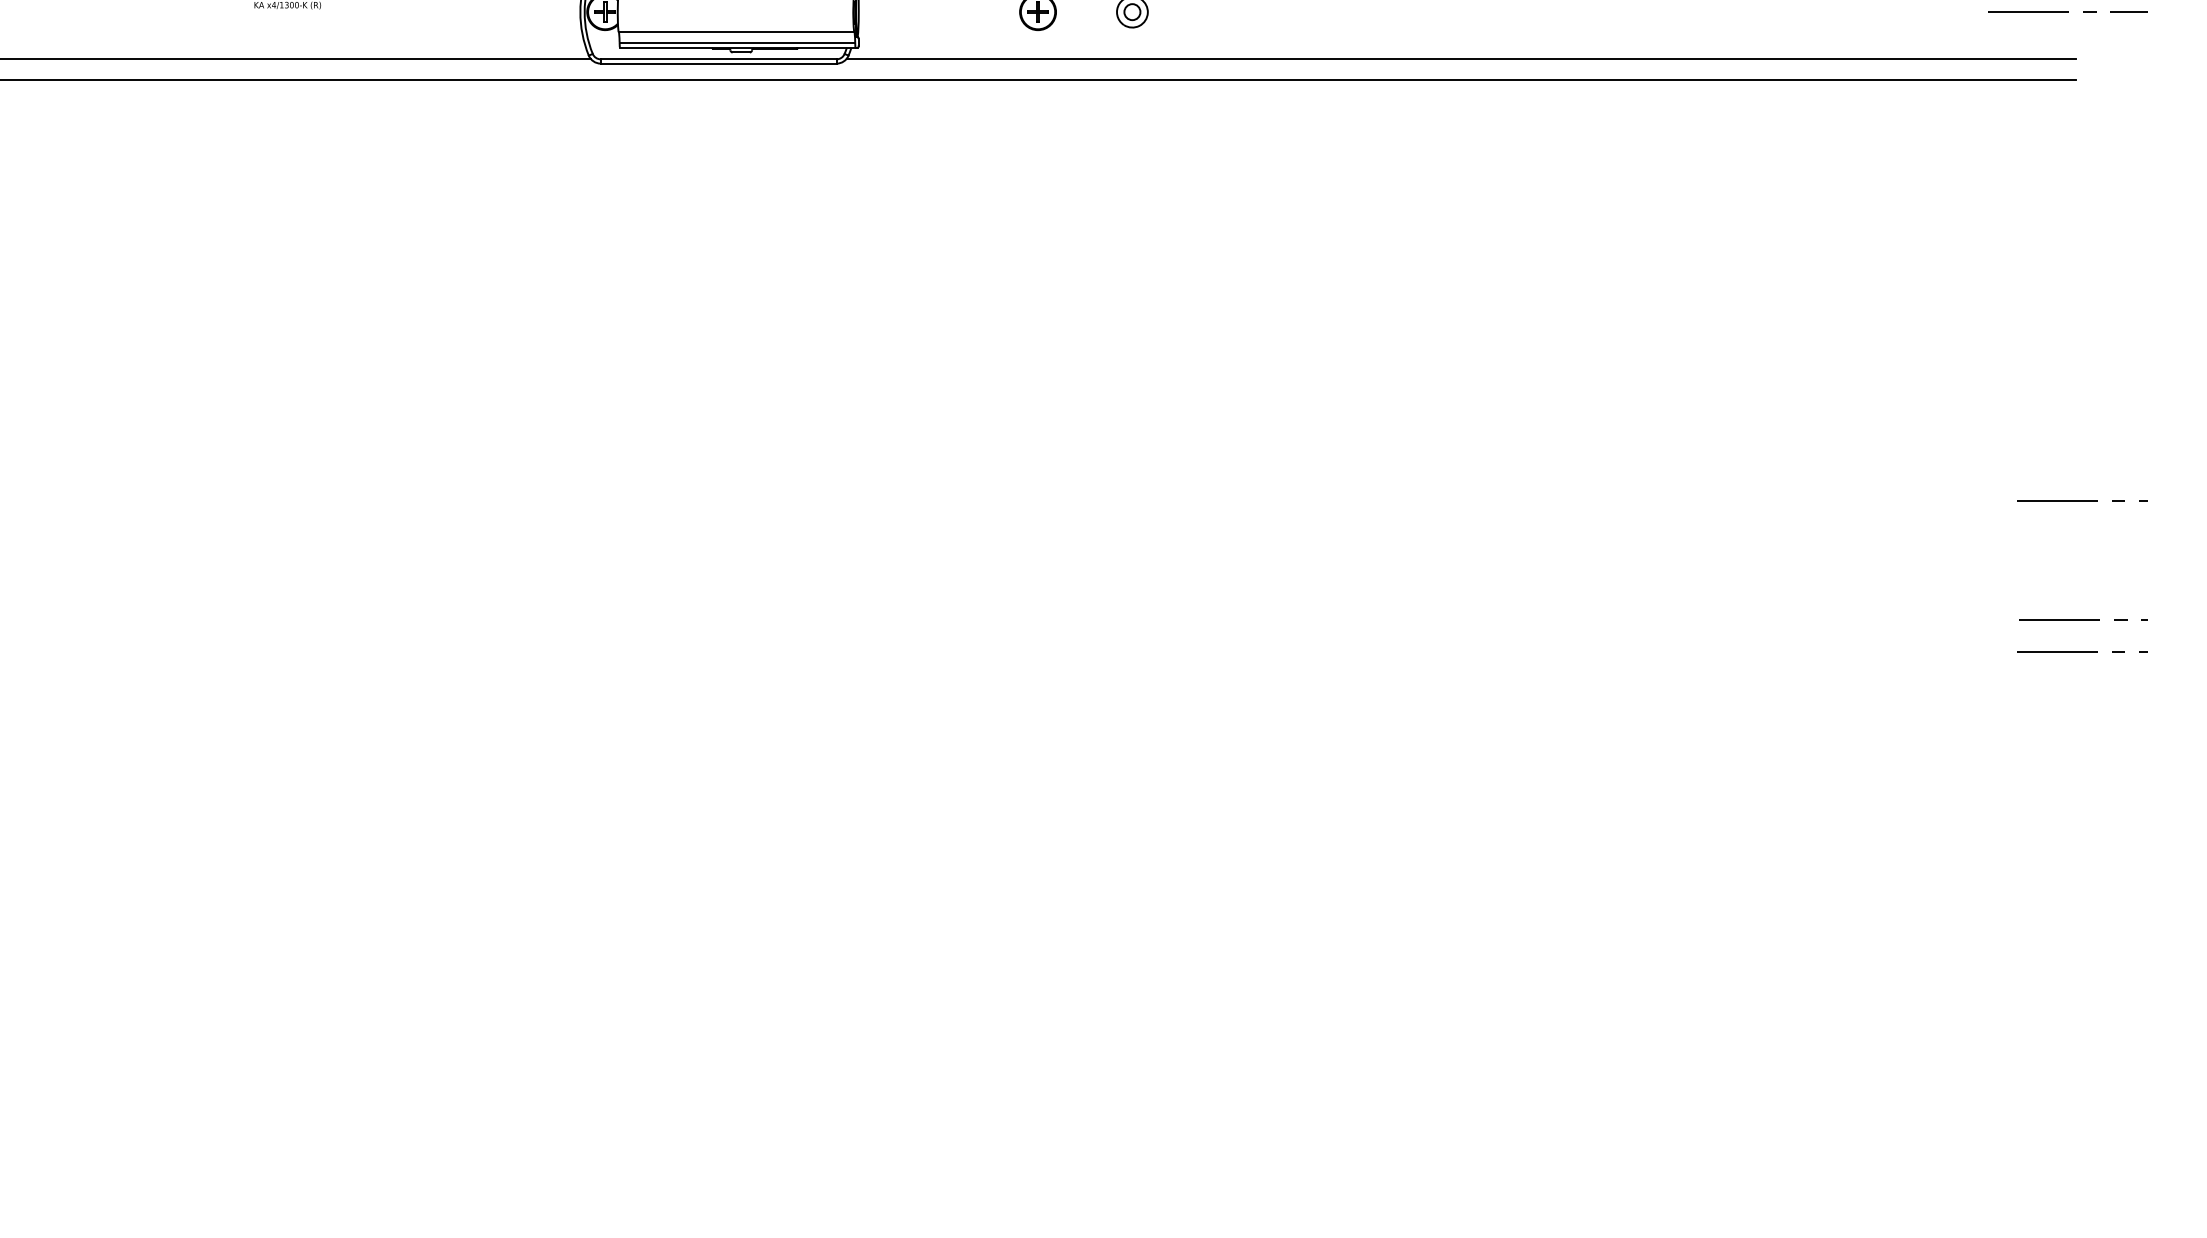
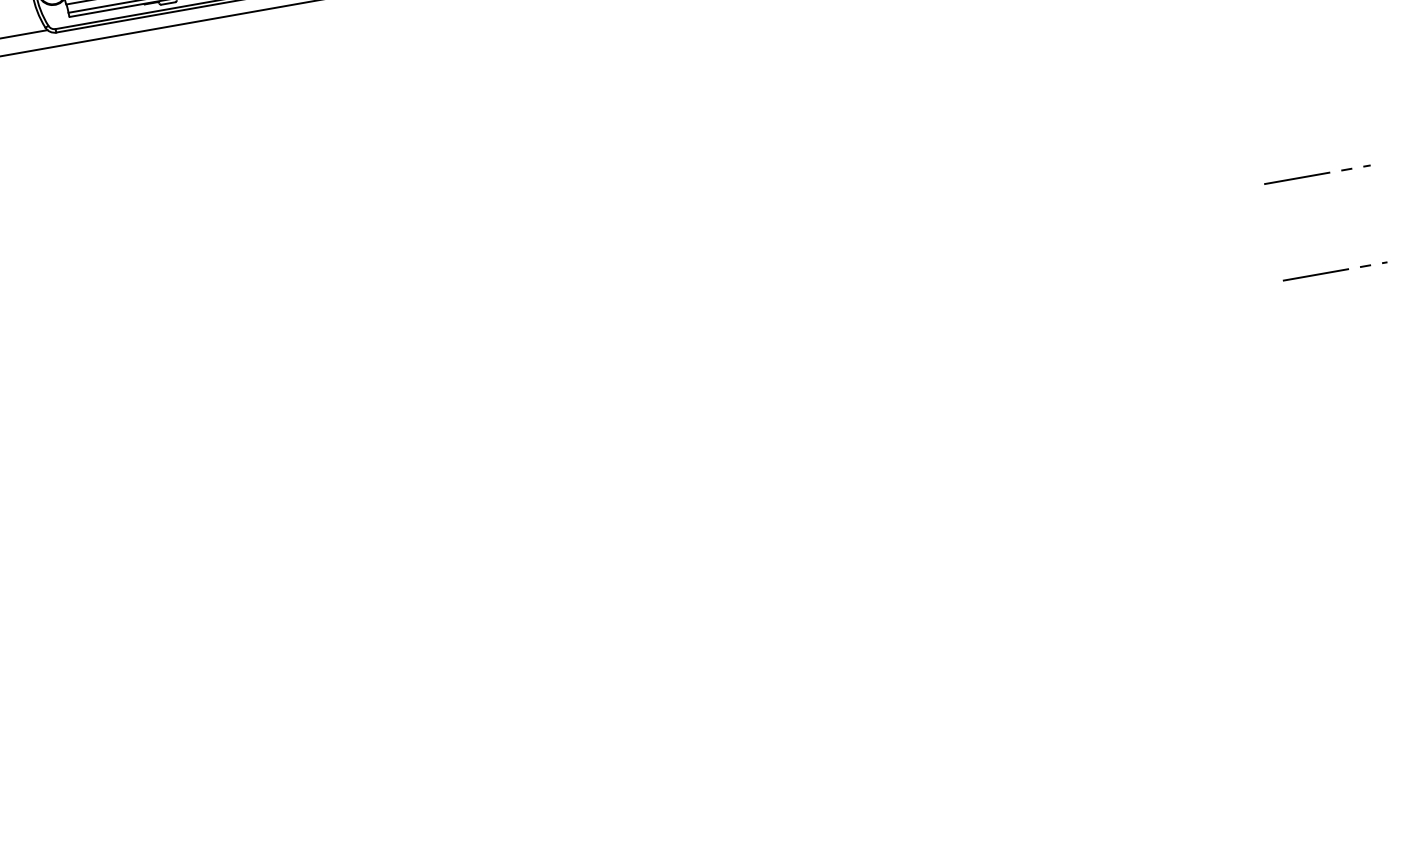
line: (2082, 651) -> (1339, 296), removed

